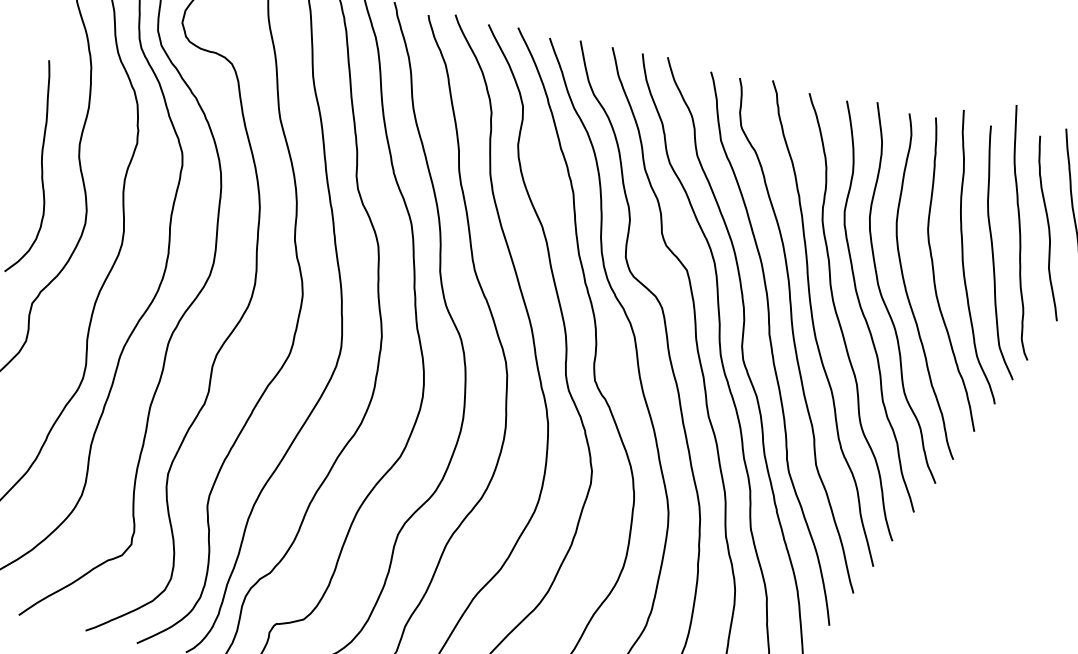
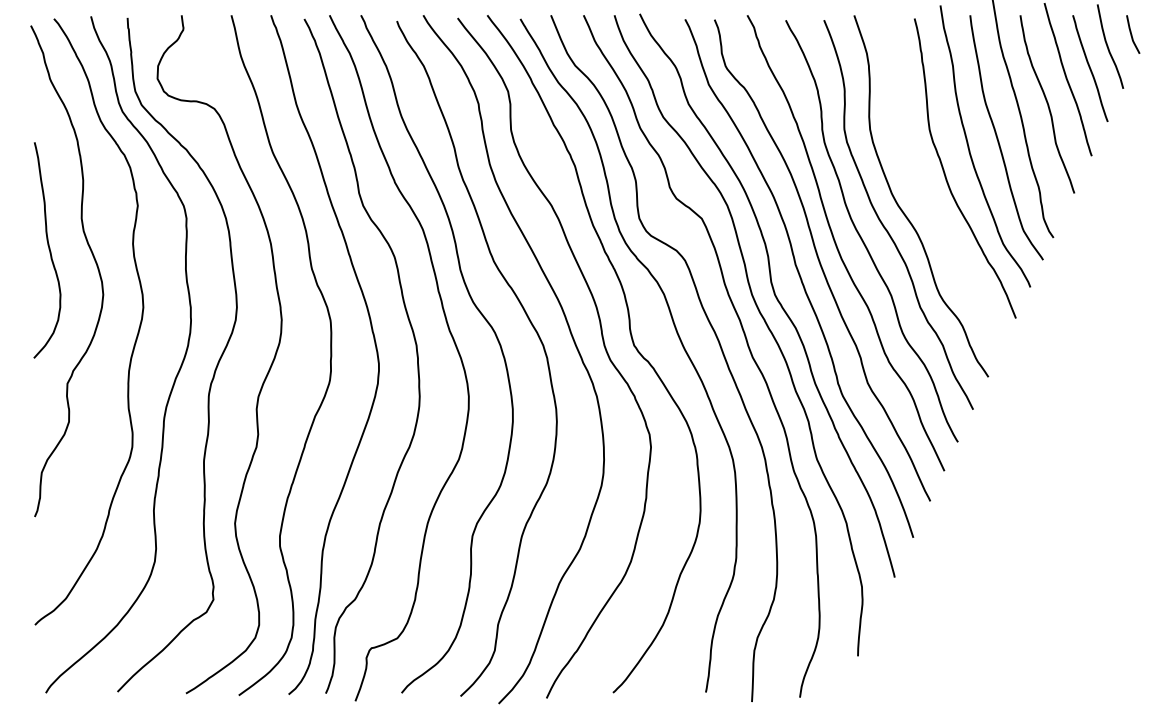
curve: (907, 292) -> (922, 195), removed

